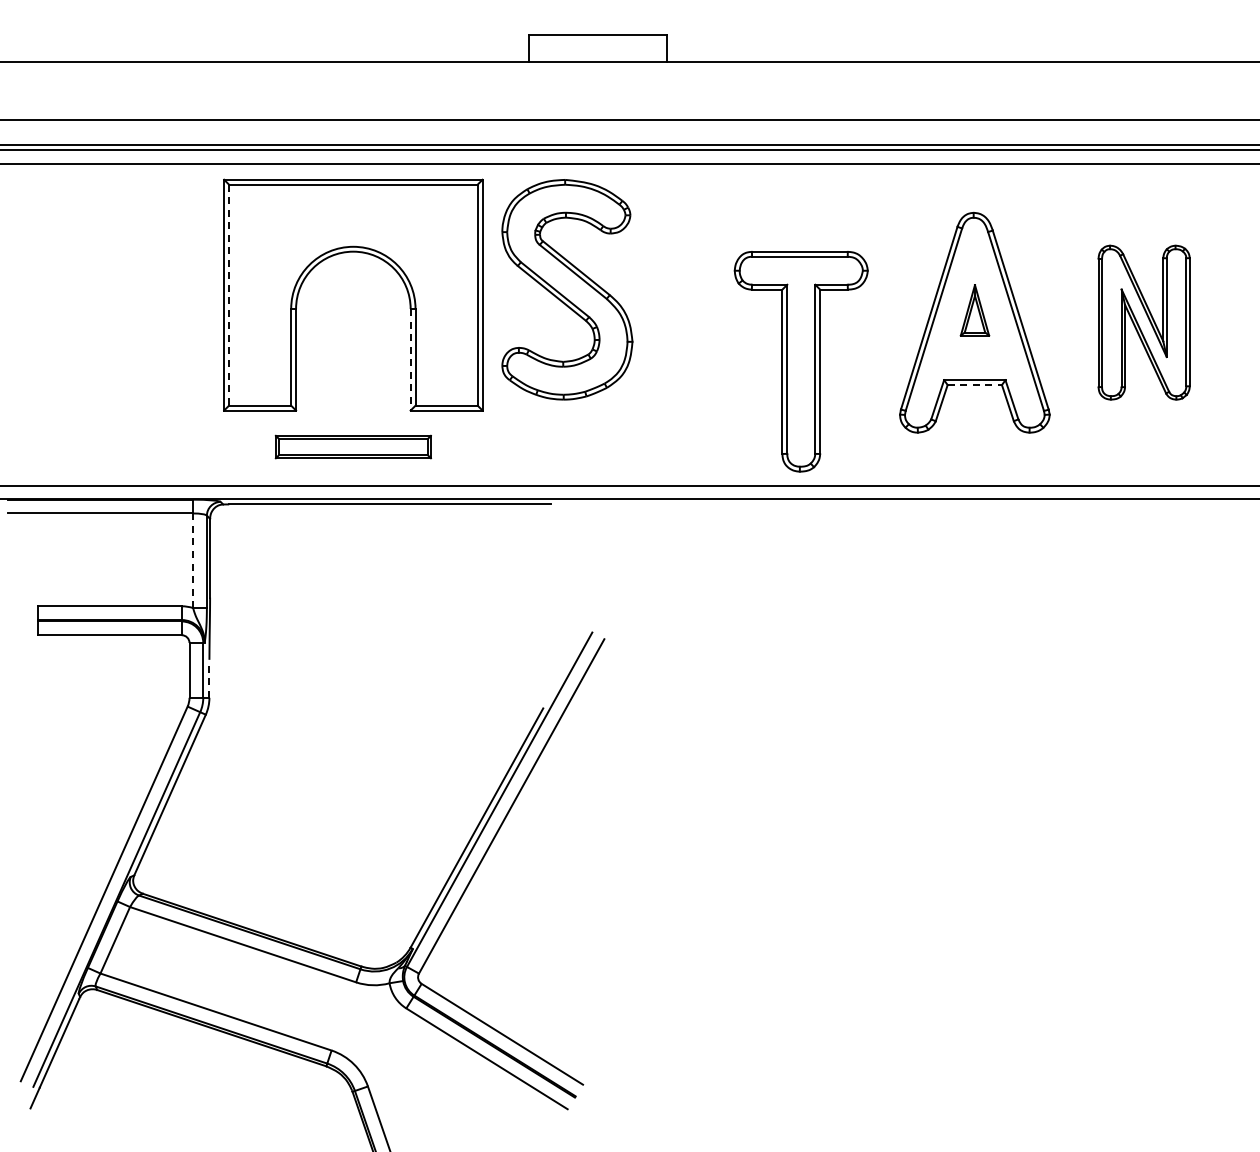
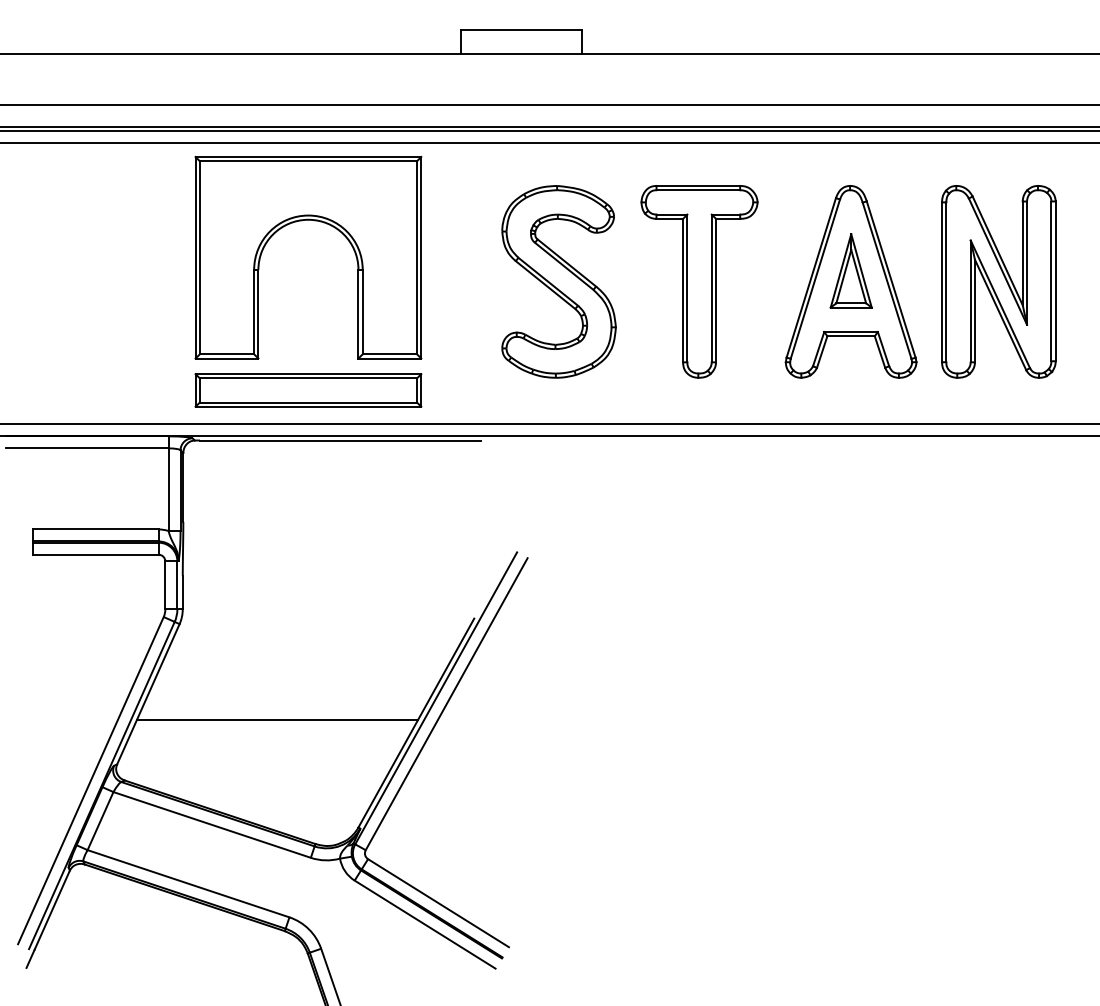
part: (567, 289) -> (559, 281), moved
line: (229, 295) -> (200, 258), dashed -> solid
part: (974, 310) -> (850, 271), size x1.67
part: (1144, 322) -> (999, 281), size x1.43
line: (410, 359) -> (358, 313), dashed -> solid
part: (800, 361) -> (698, 281), moved
line: (975, 385) -> (851, 336), dashed -> solid
part: (353, 446) -> (308, 389), size x1.67
line: (193, 560) -> (168, 489), dashed -> solid
line: (209, 678) -> (182, 592), dashed -> solid
line: (317, 824) -> (277, 719), added

